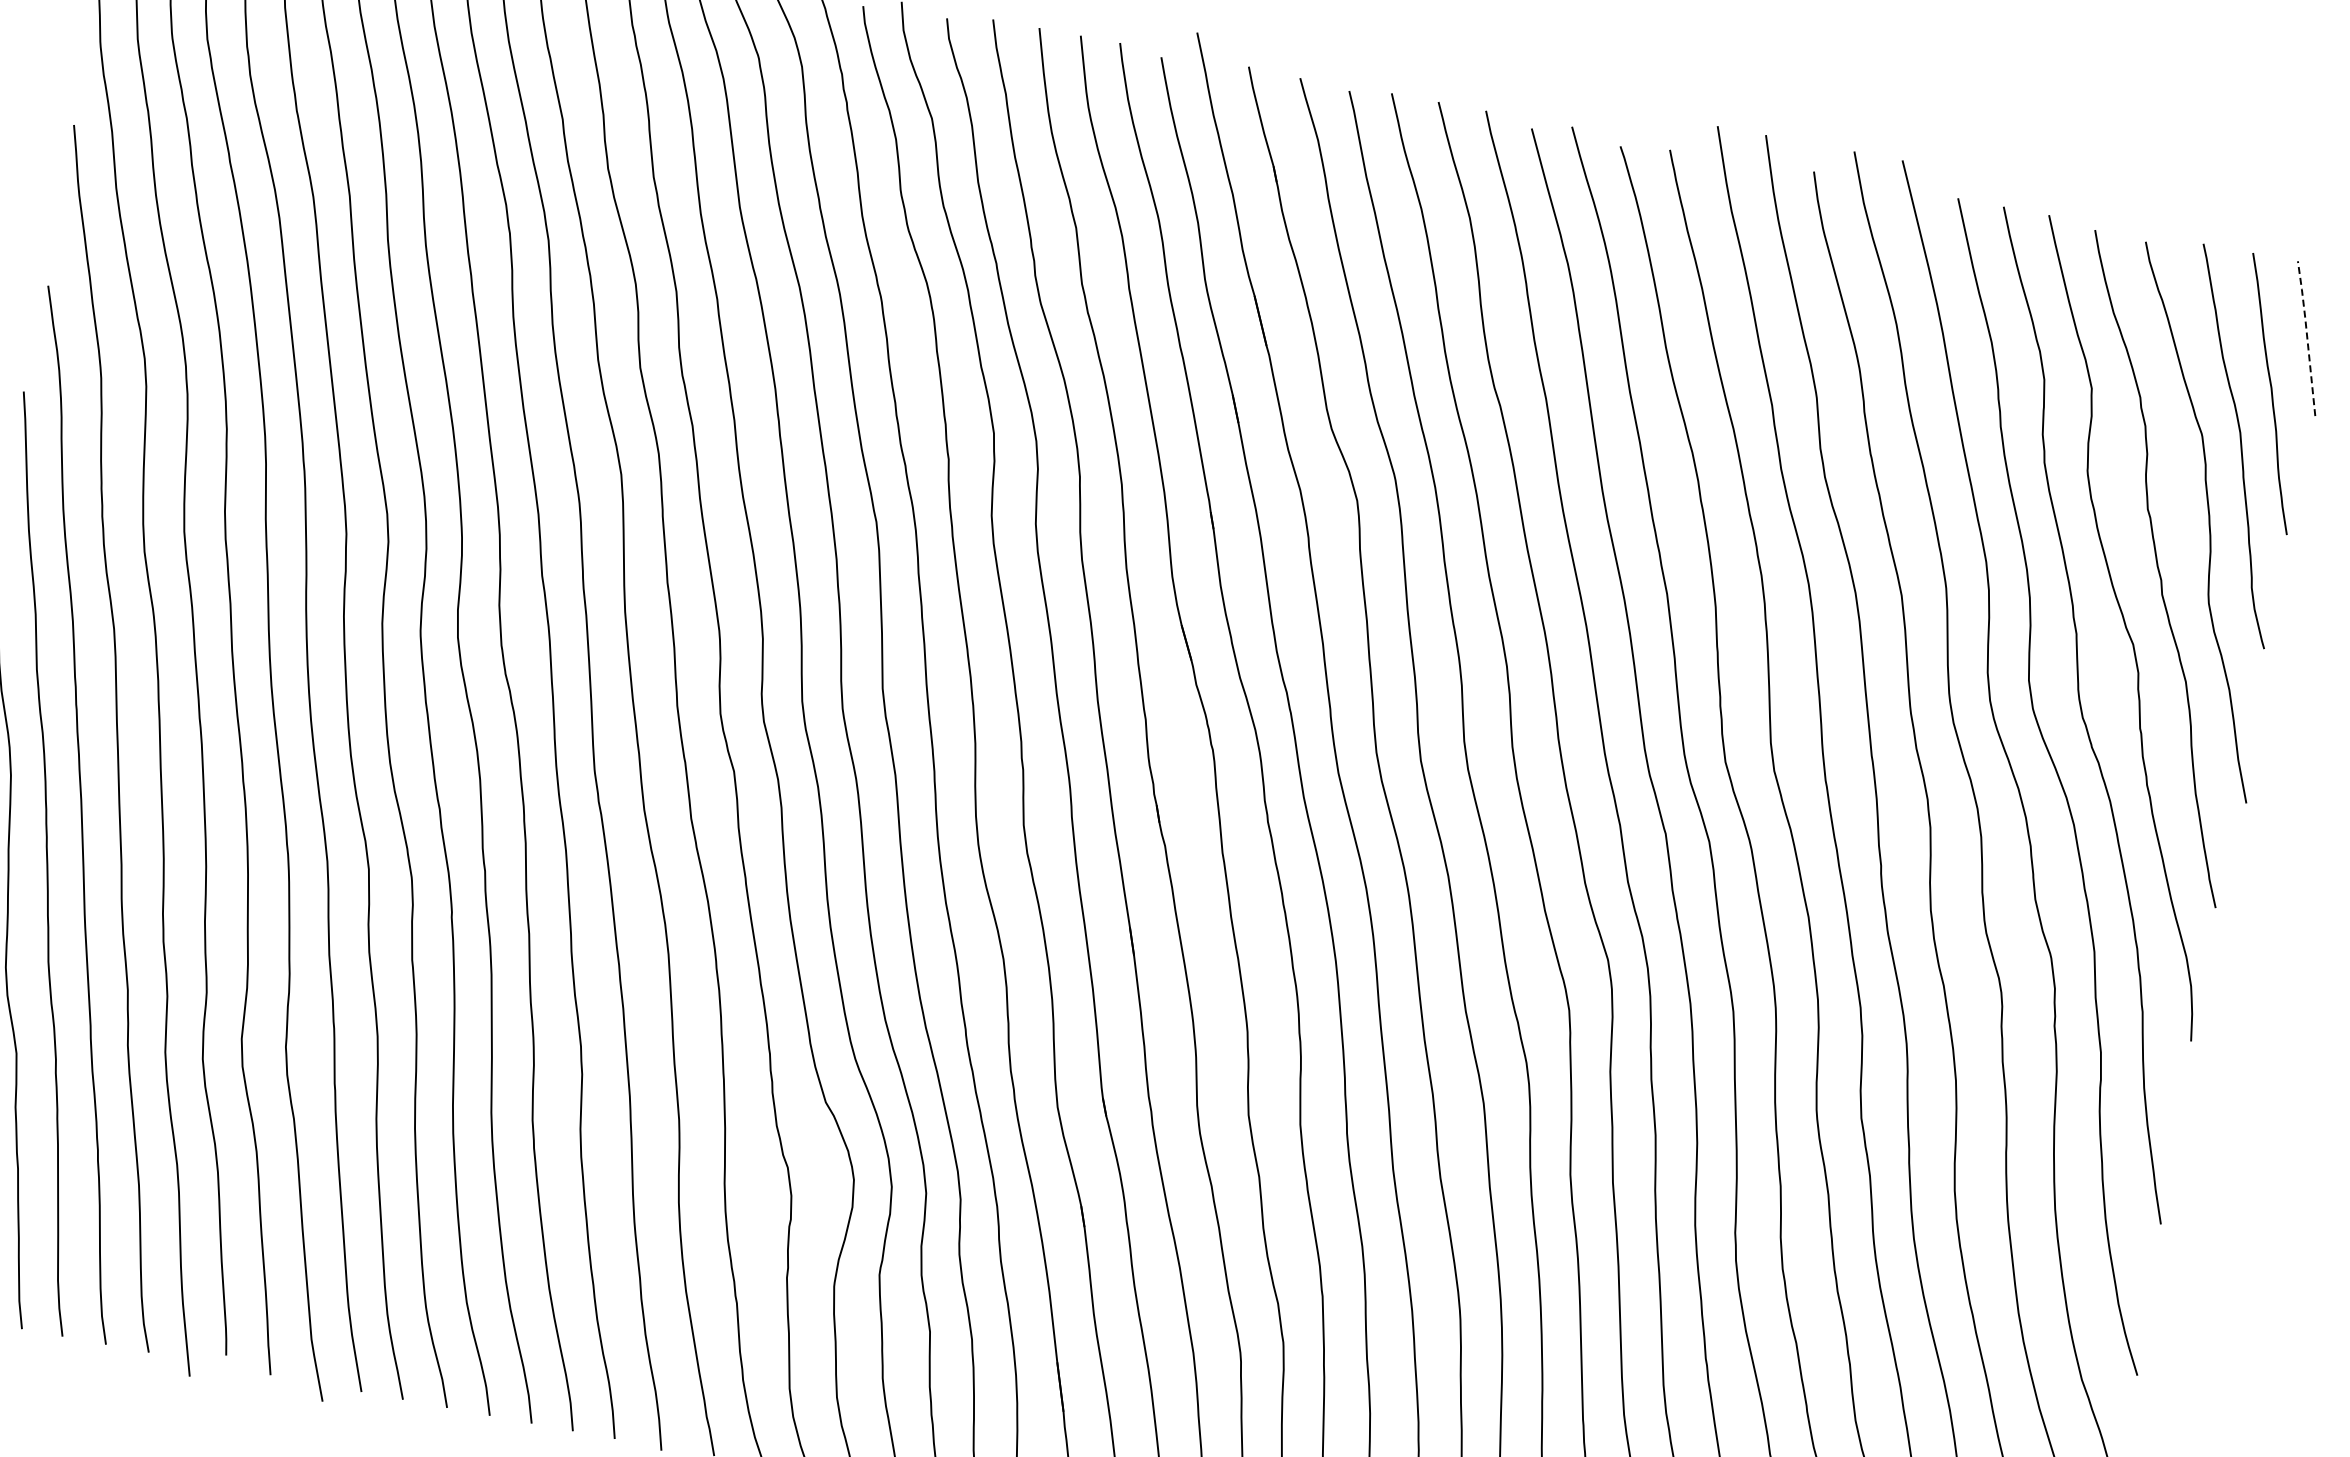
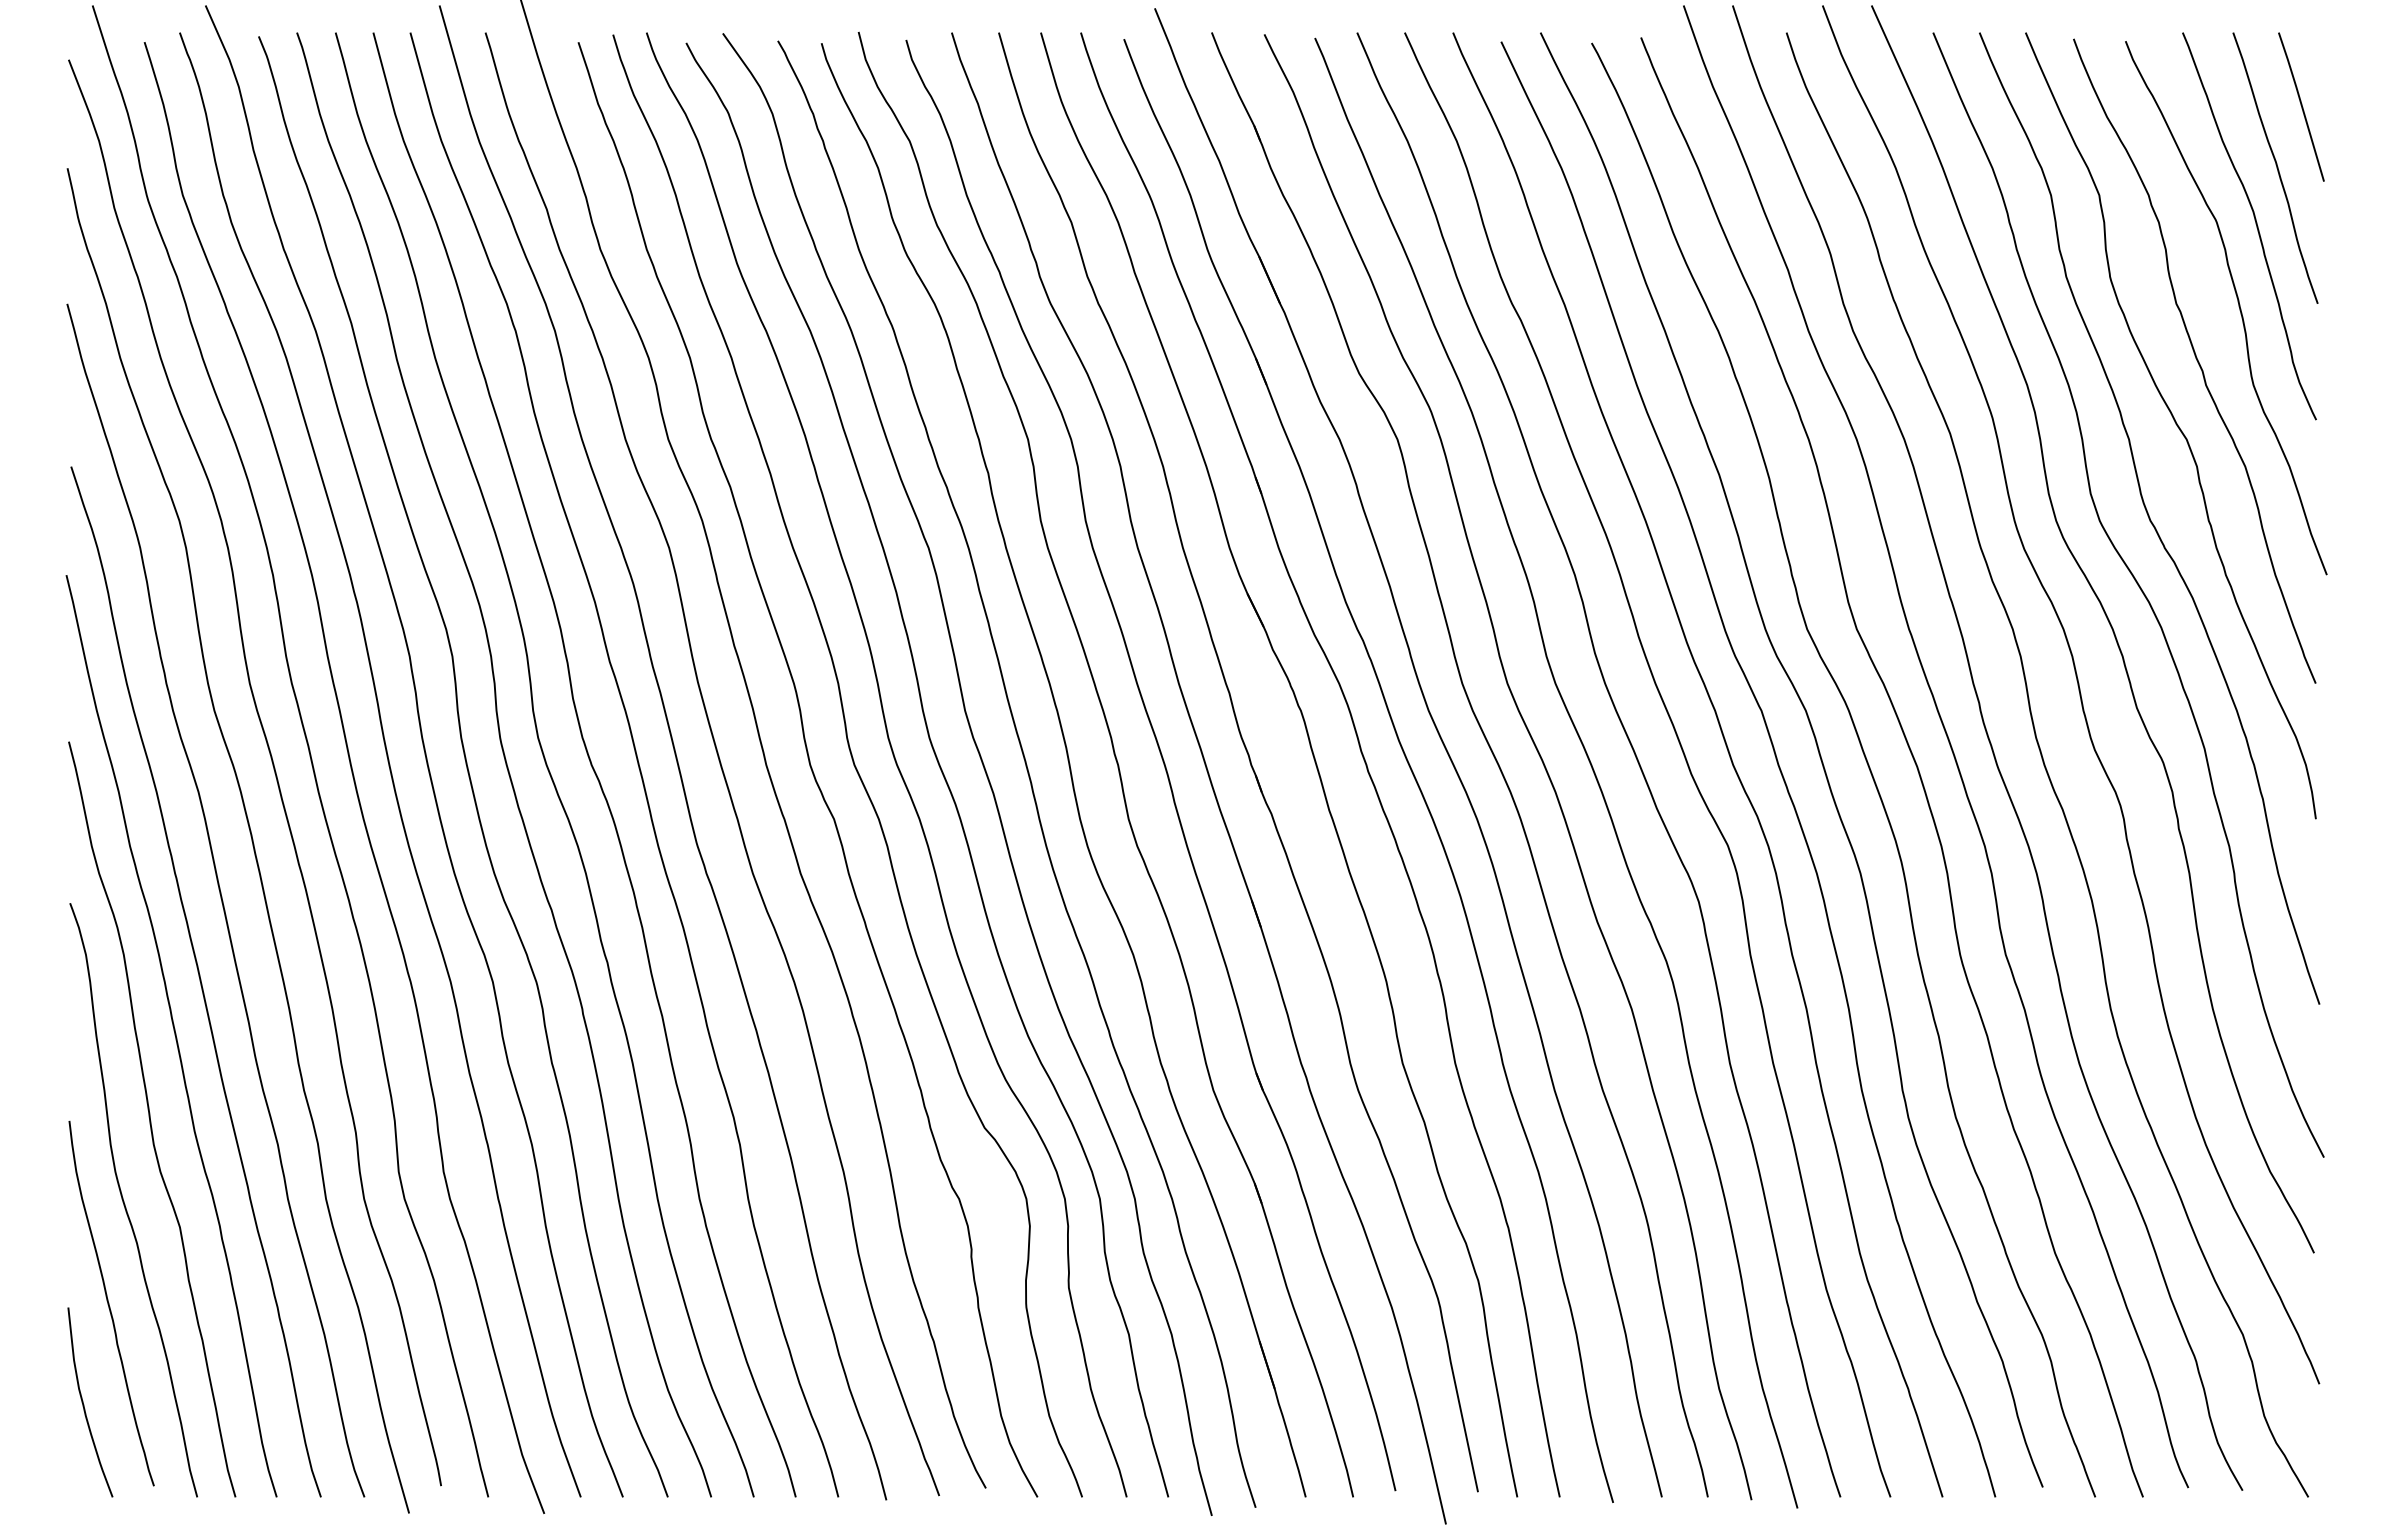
line: (2306, 337) -> (2301, 105), dashed -> solid

